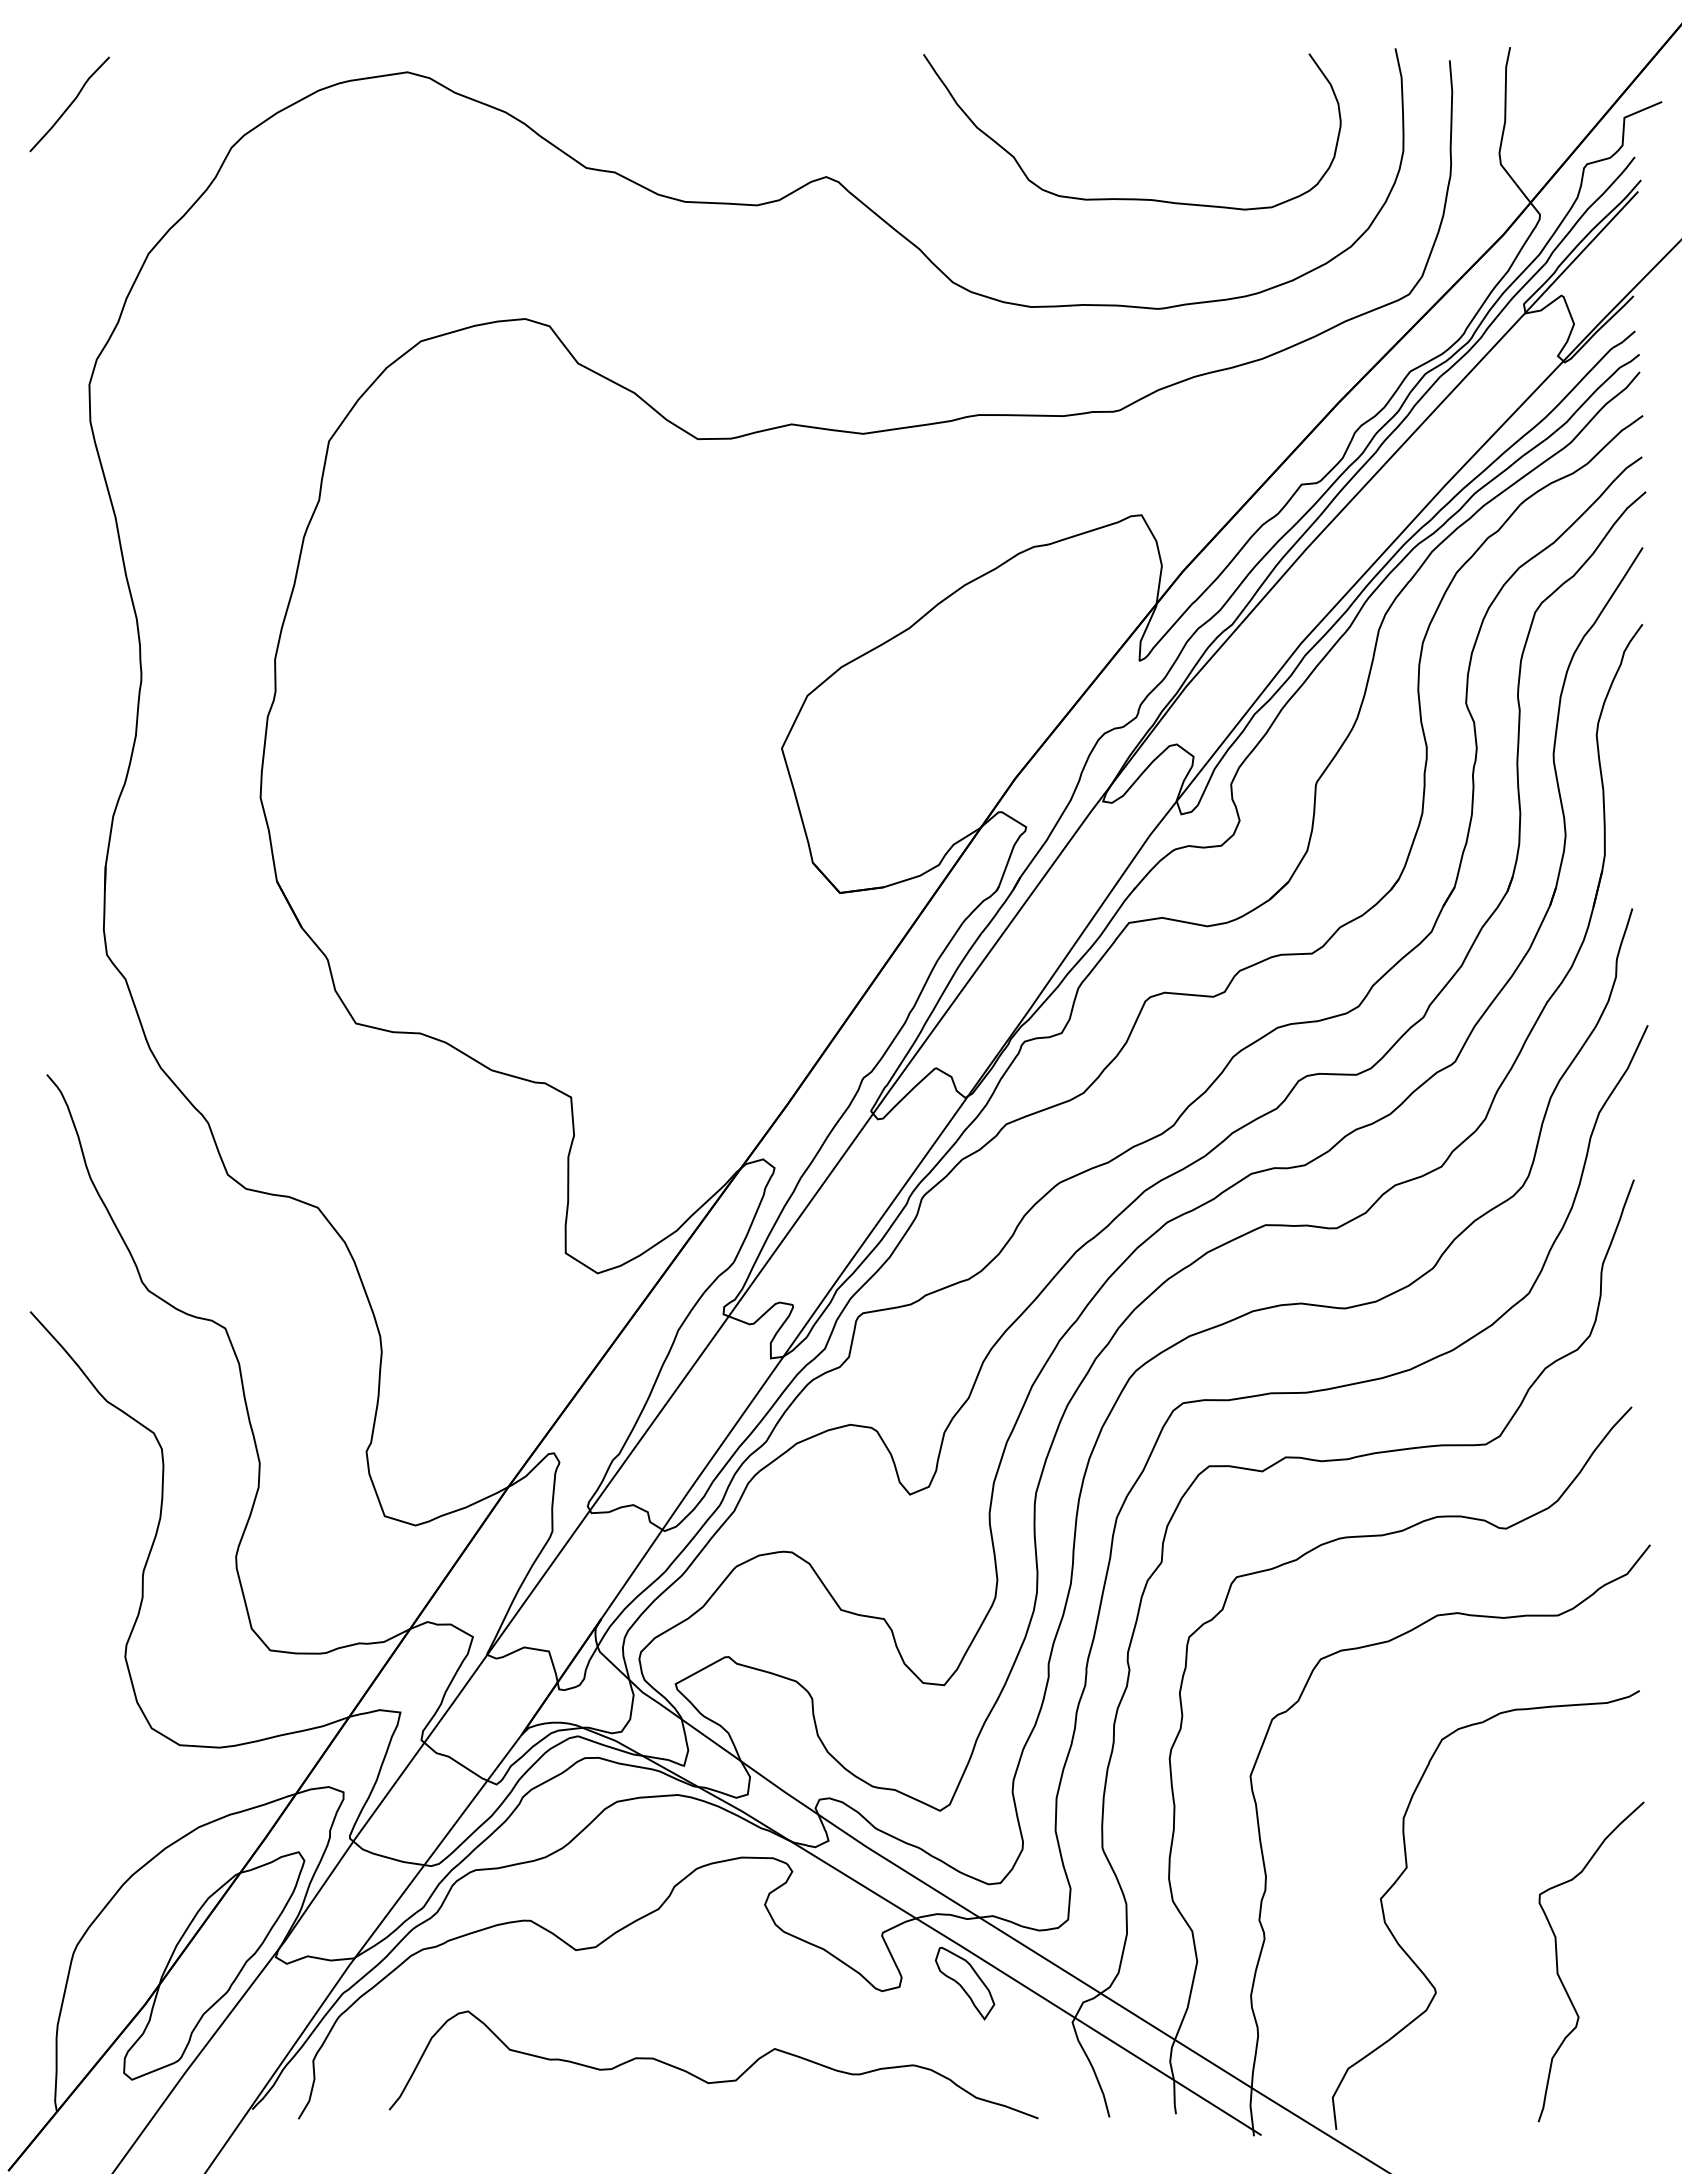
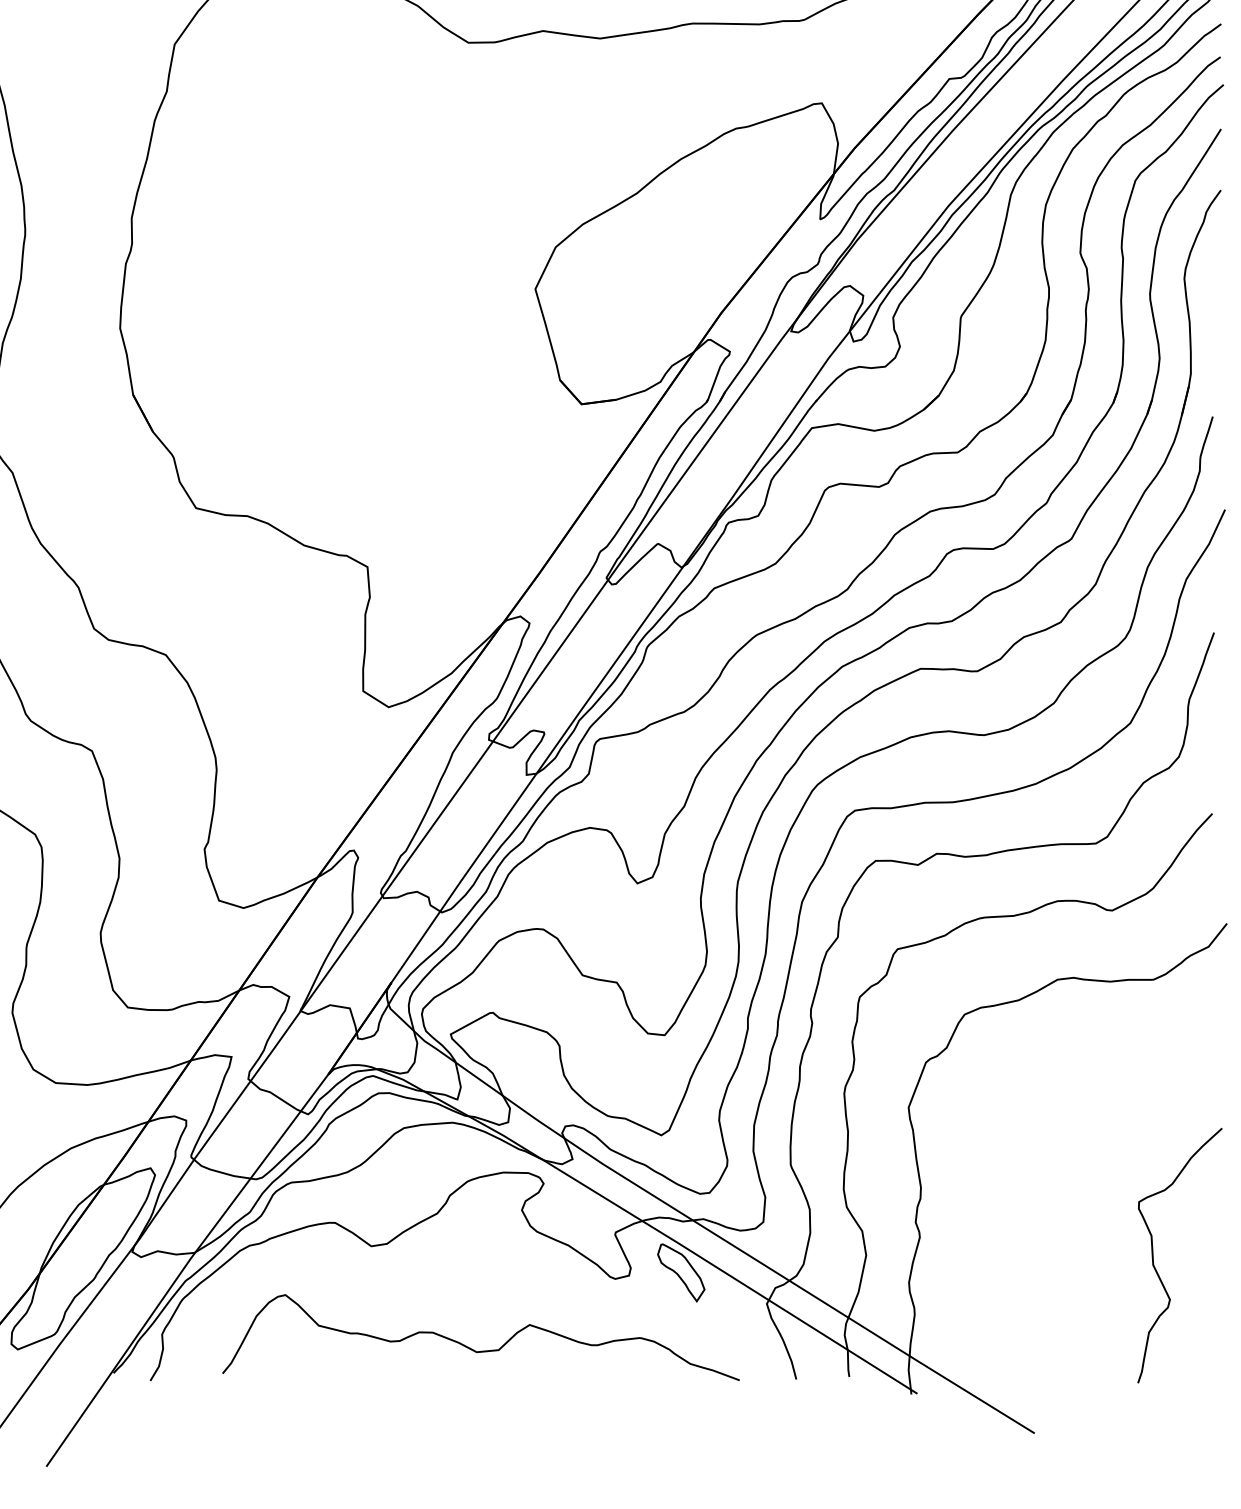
curve: (1421, 1969) -> (1044, 1261), removed

